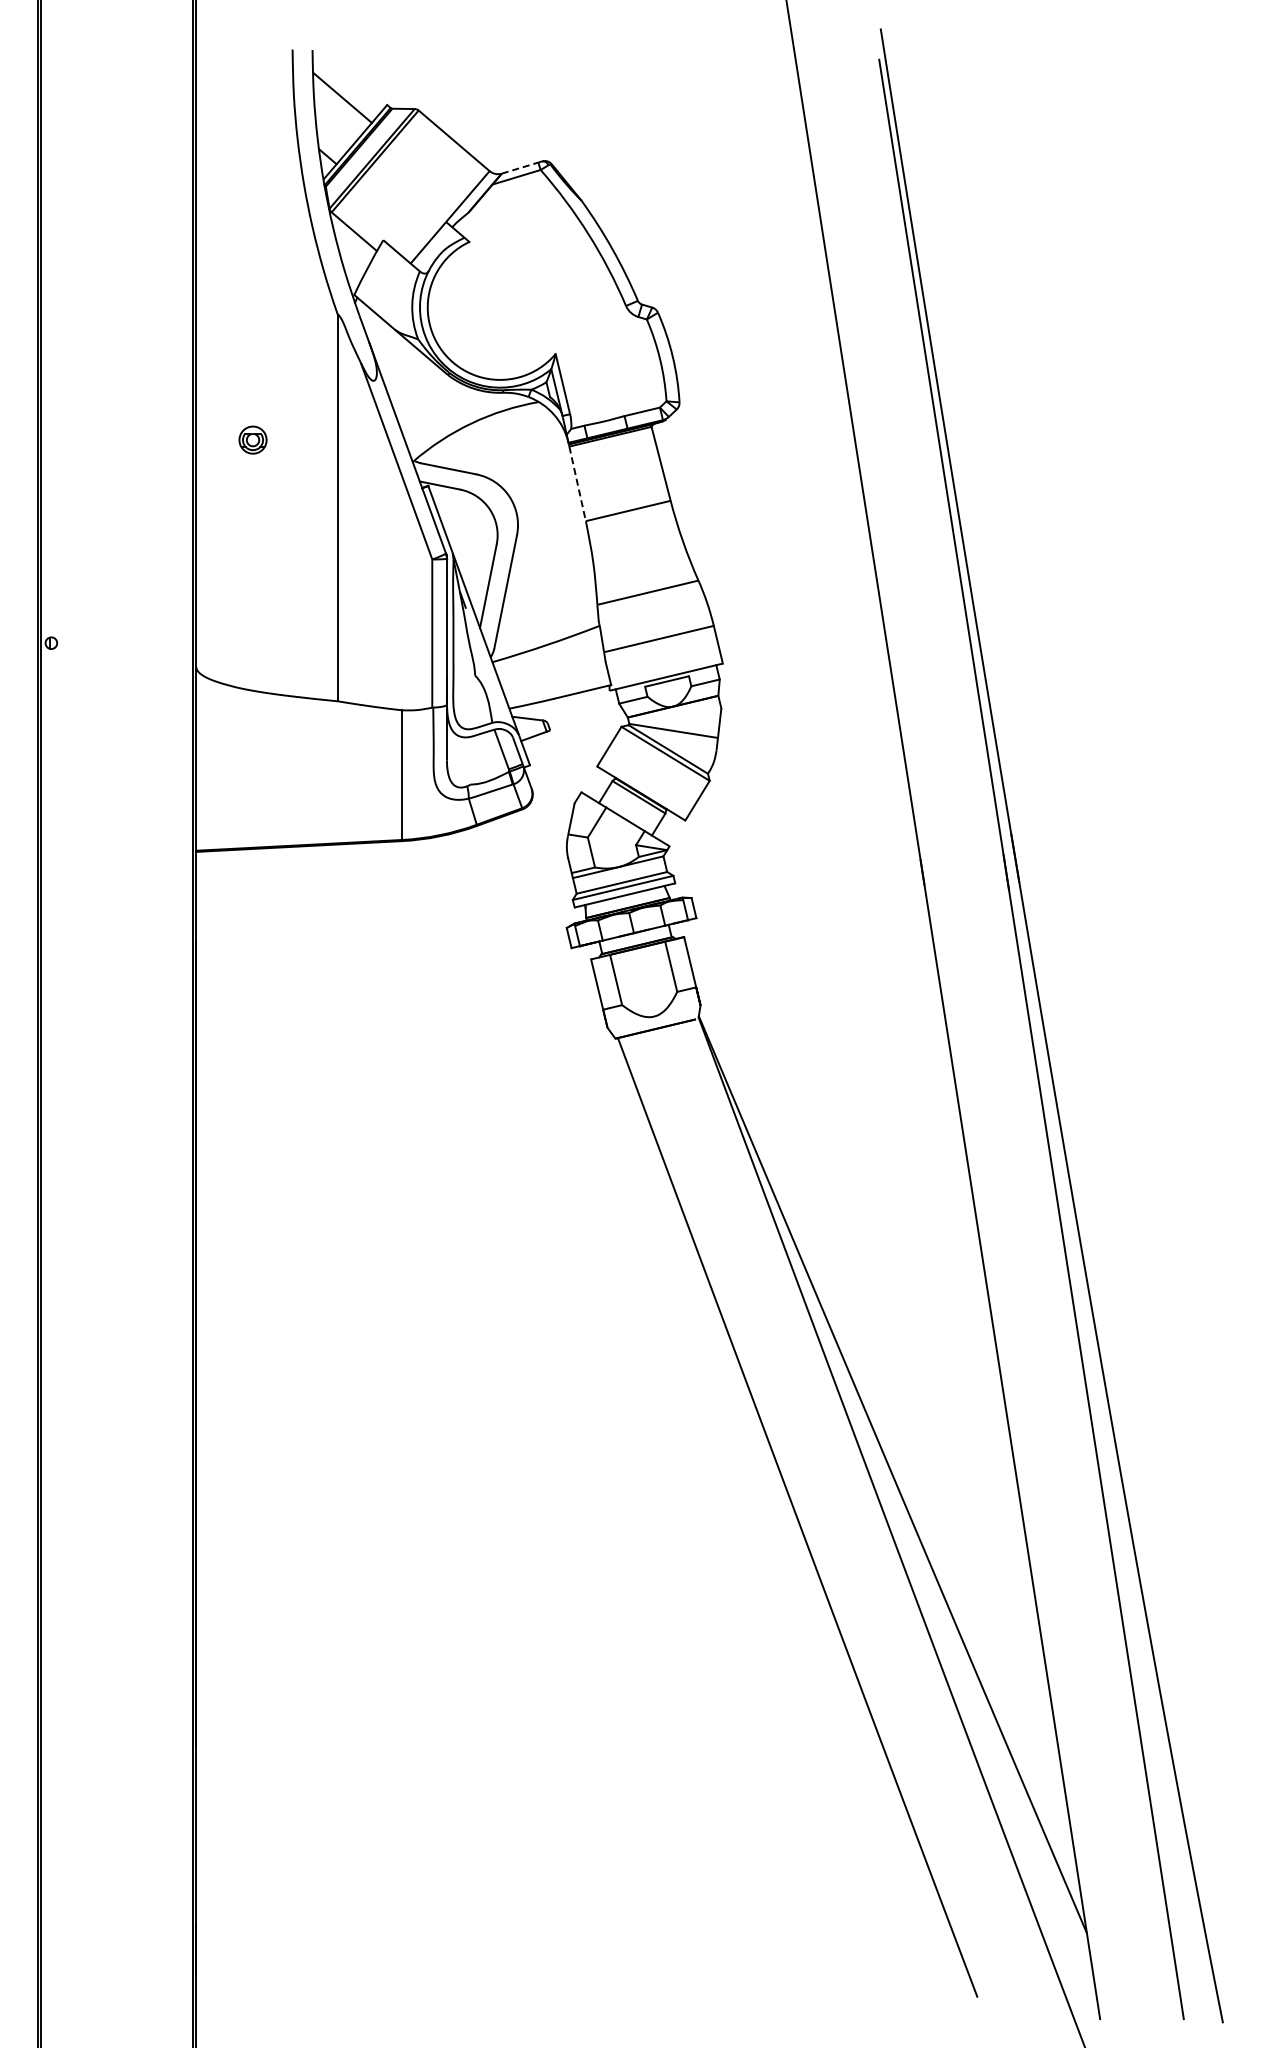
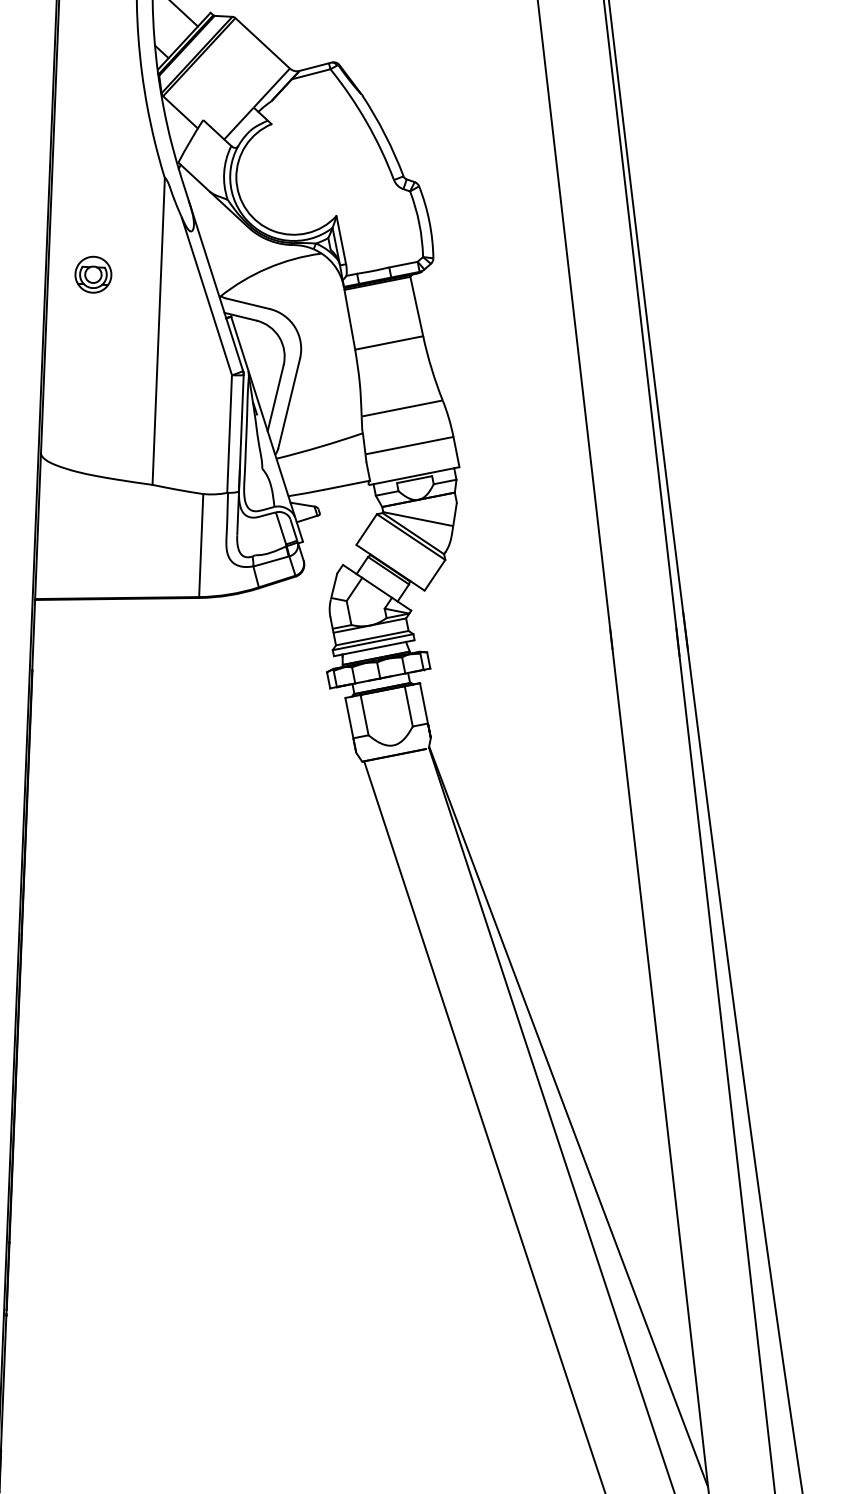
line: (520, 167) -> (314, 66), dashed -> solid
part: (252, 439) -> (92, 274), size x1.67
line: (577, 484) -> (349, 320), dashed -> solid

